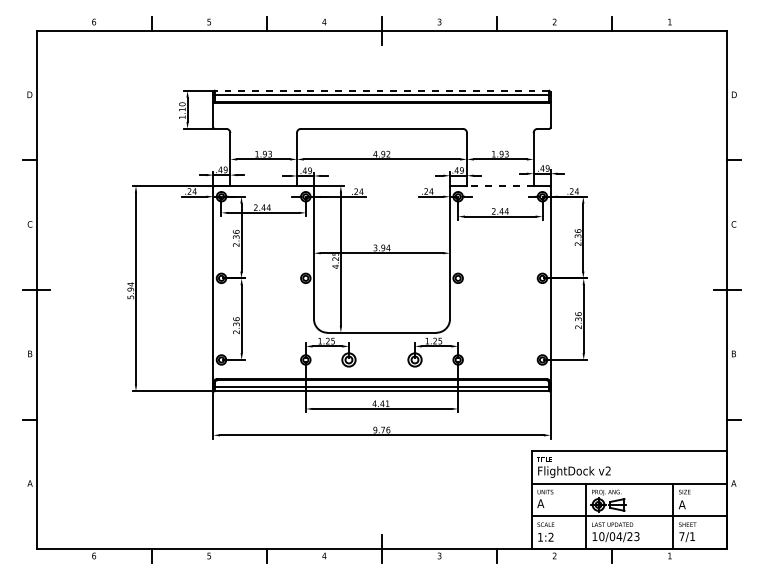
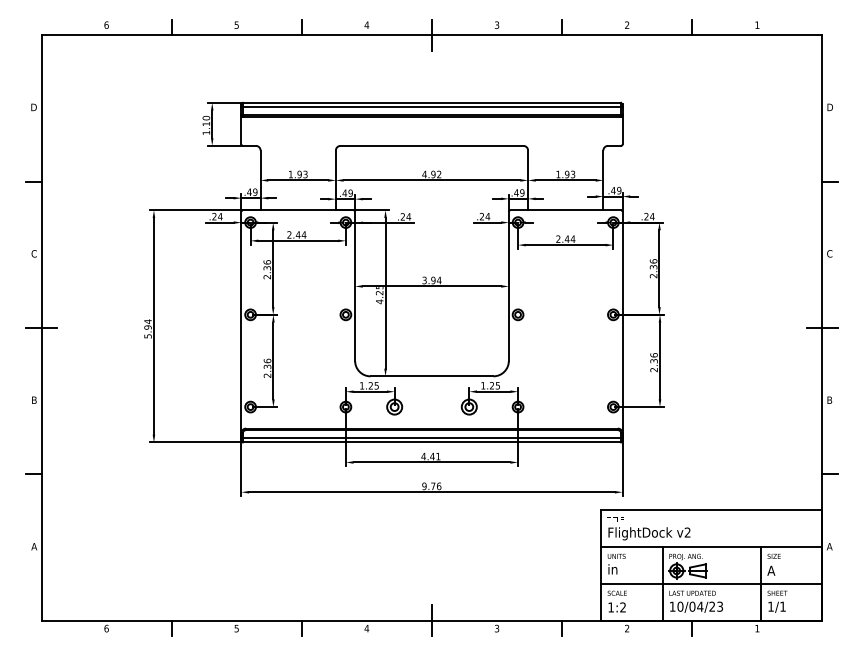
line: (381, 90) -> (431, 102), dashed -> solid
line: (500, 186) -> (565, 210), dashed -> solid
text: (541, 503) -> (612, 569), A -> in
text: (681, 536) -> (770, 606), 7/1 -> 1/1

